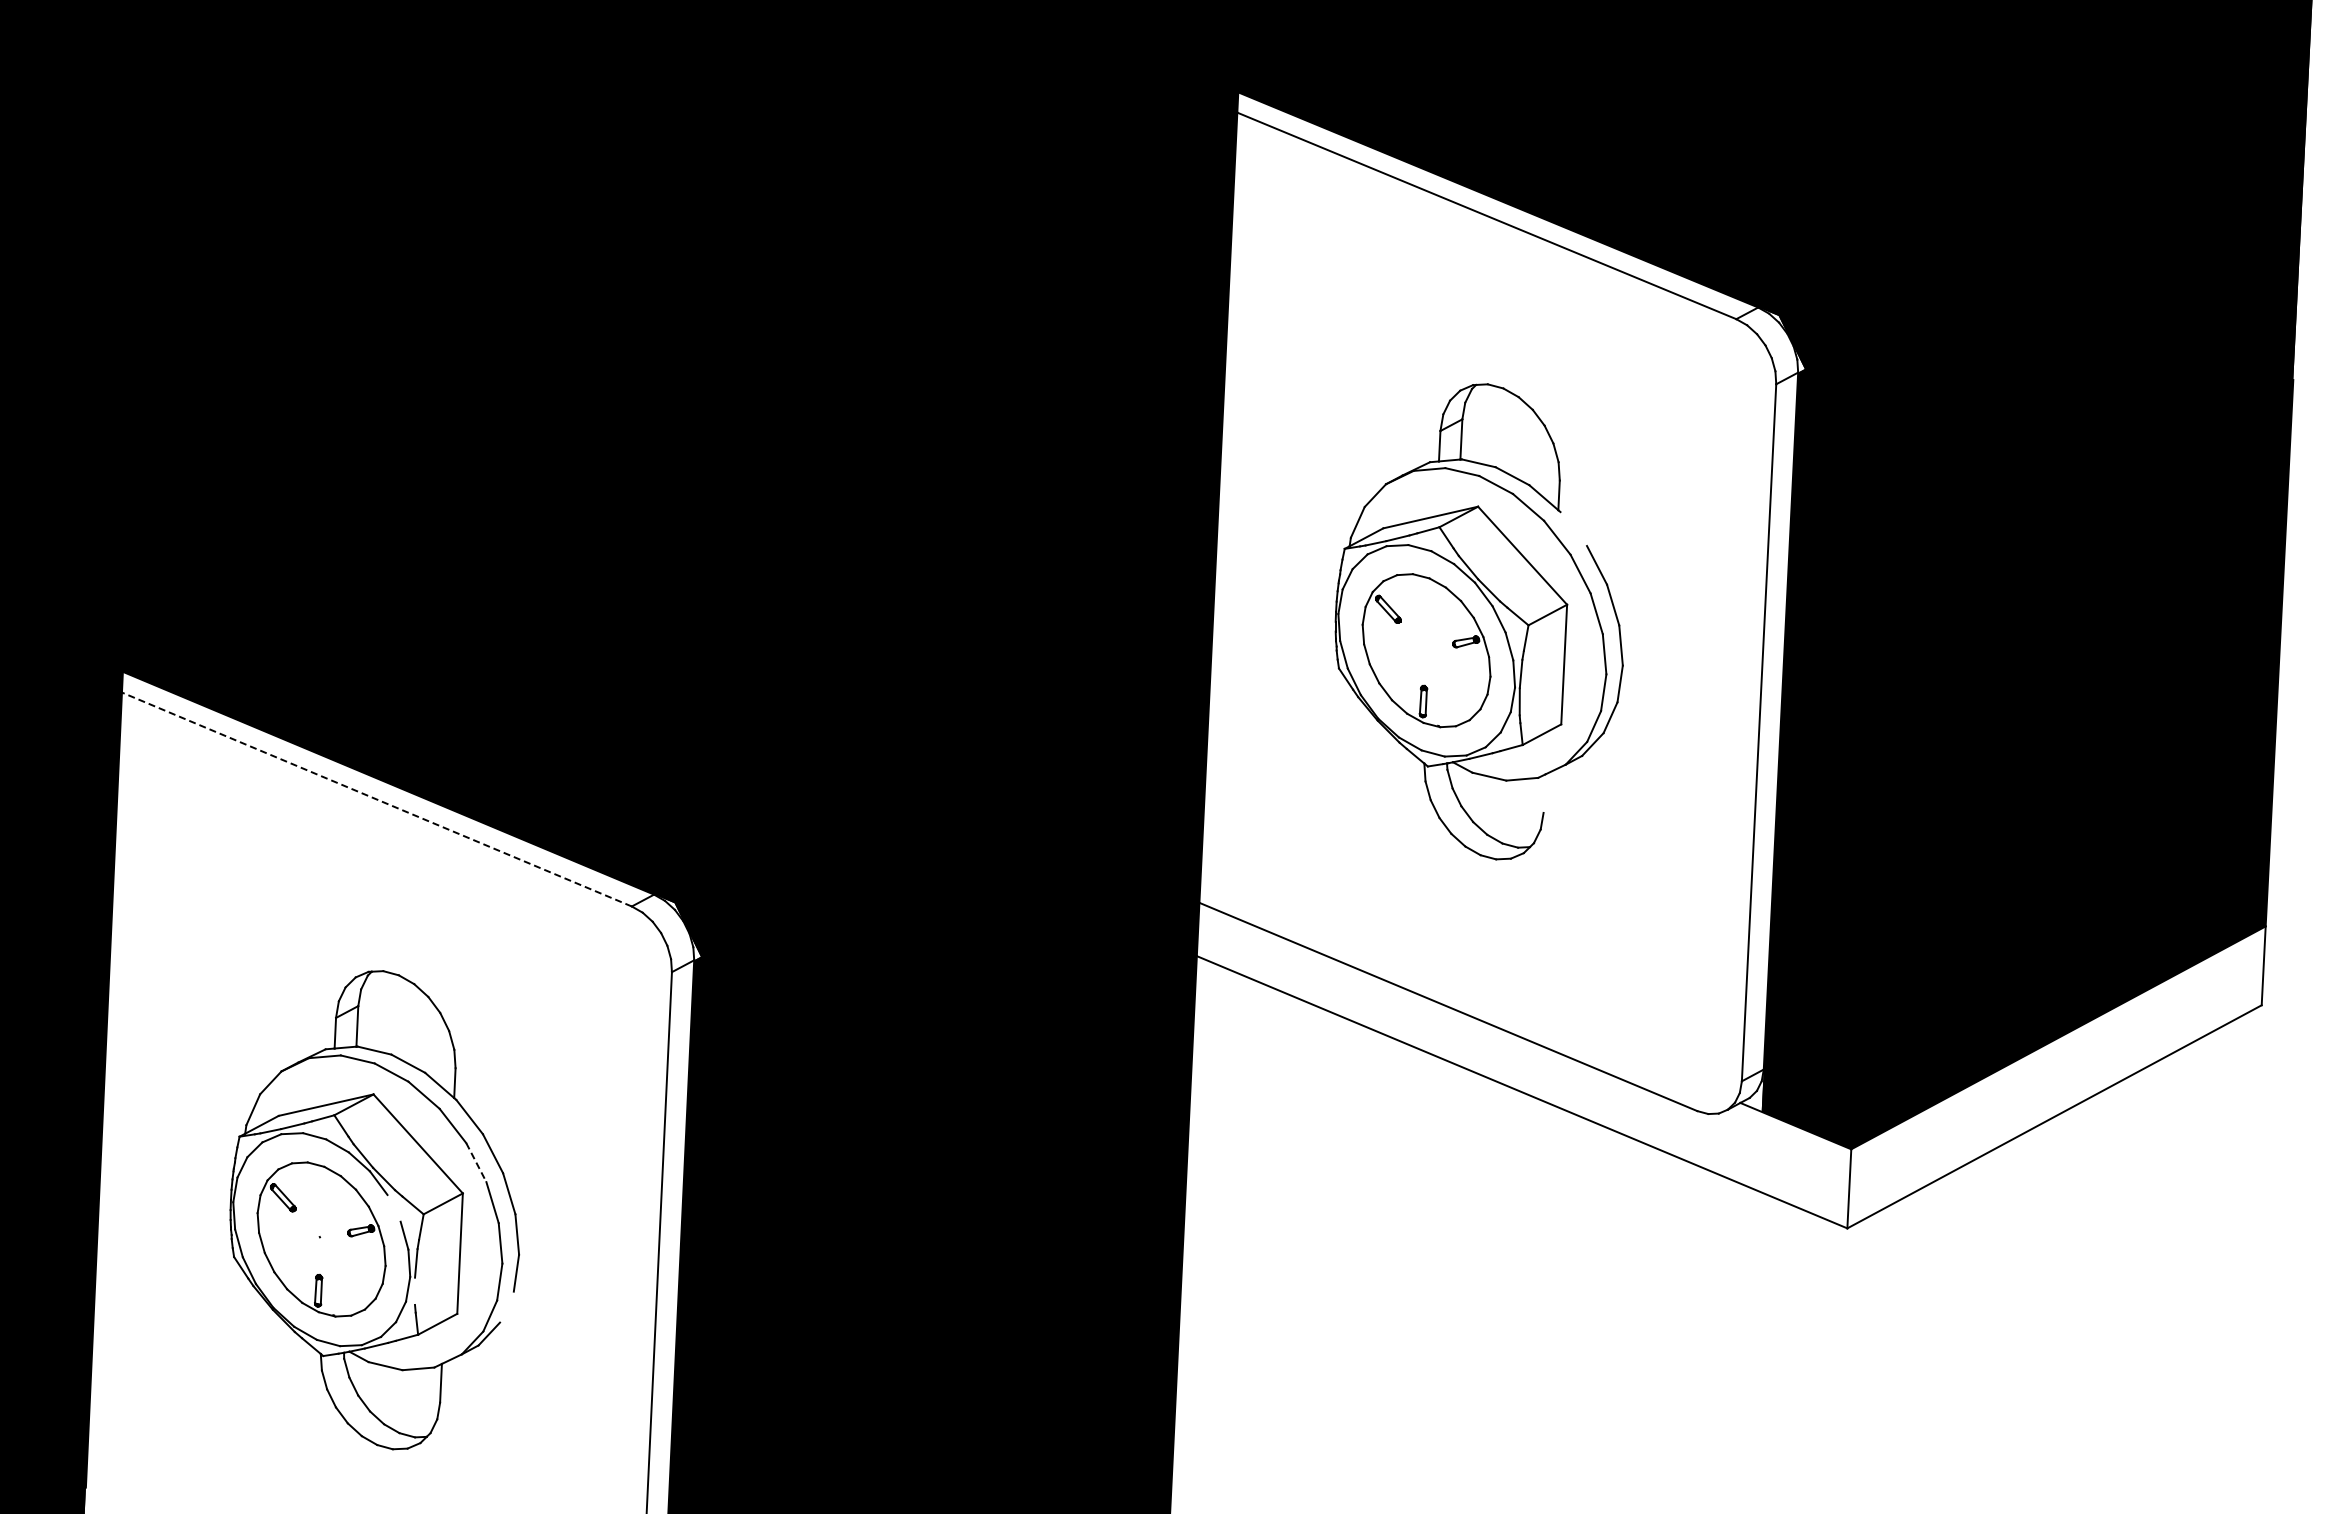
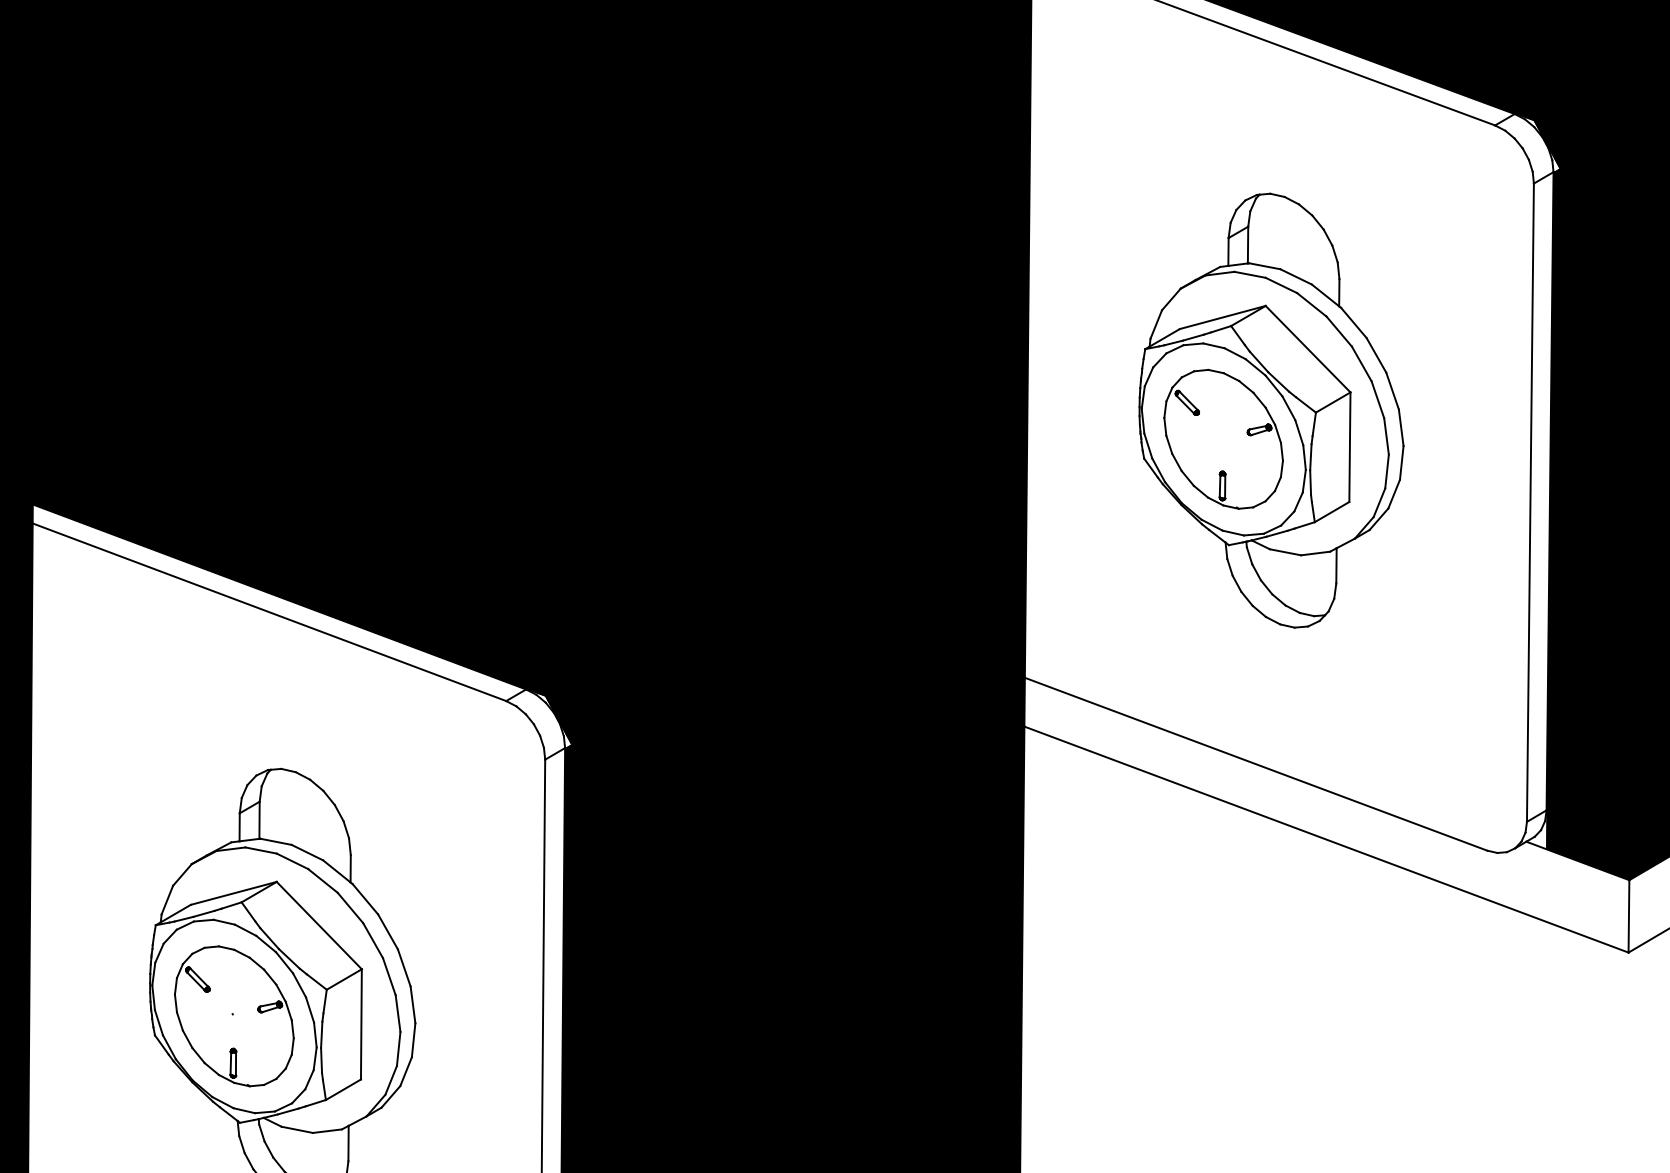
line: (1573, 529) -> (1353, 323), added
line: (1544, 793) -> (1336, 565), added
line: (376, 799) -> (269, 612), dashed -> solid
line: (476, 1162) -> (373, 940), dashed -> solid
line: (393, 1207) -> (298, 984), added
line: (415, 1290) -> (321, 1059), added
line: (506, 1306) -> (405, 1071), added

